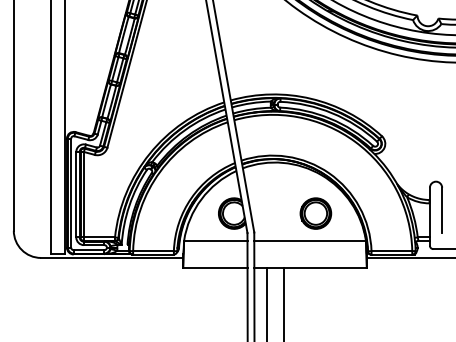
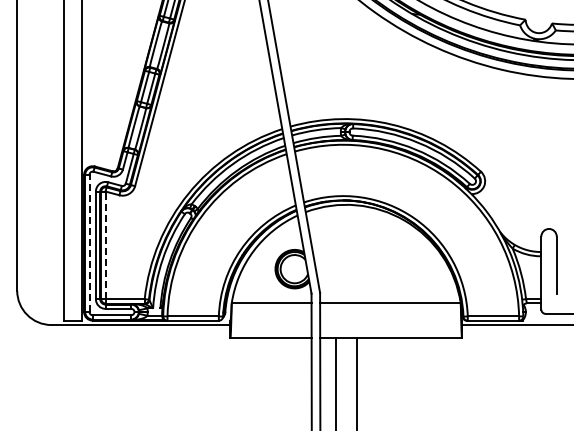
line: (71, 193) -> (89, 243), solid -> dashed
line: (83, 194) -> (105, 245), solid -> dashed
part: (315, 213) -> (397, 269), removed

